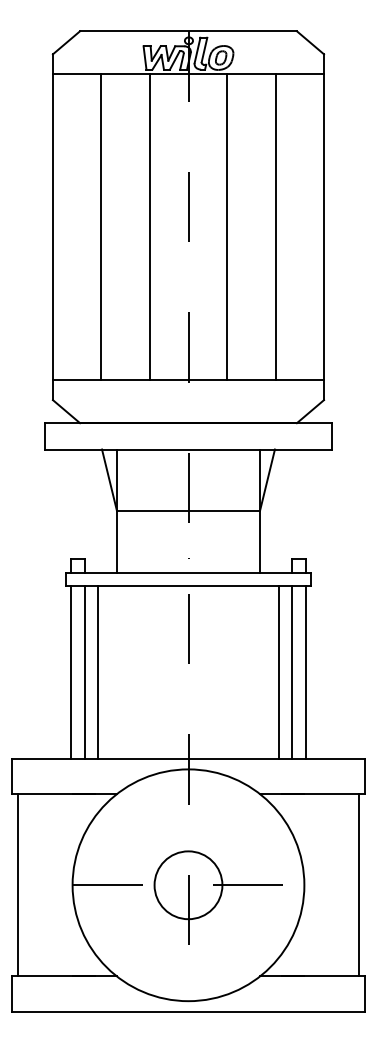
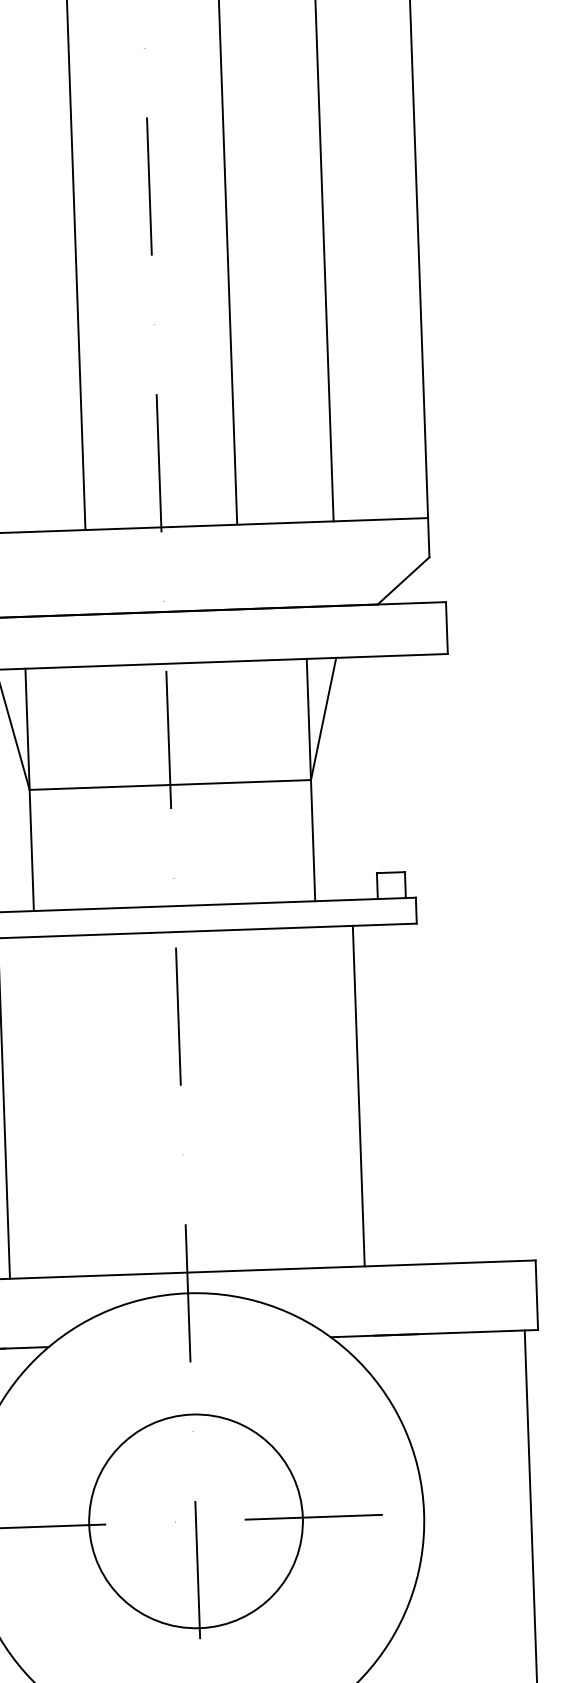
line: (291, 671) -> (384, 1093), removed
line: (306, 671) -> (413, 1092), removed
circle: (188, 885) -> (196, 1521), size x1.6

